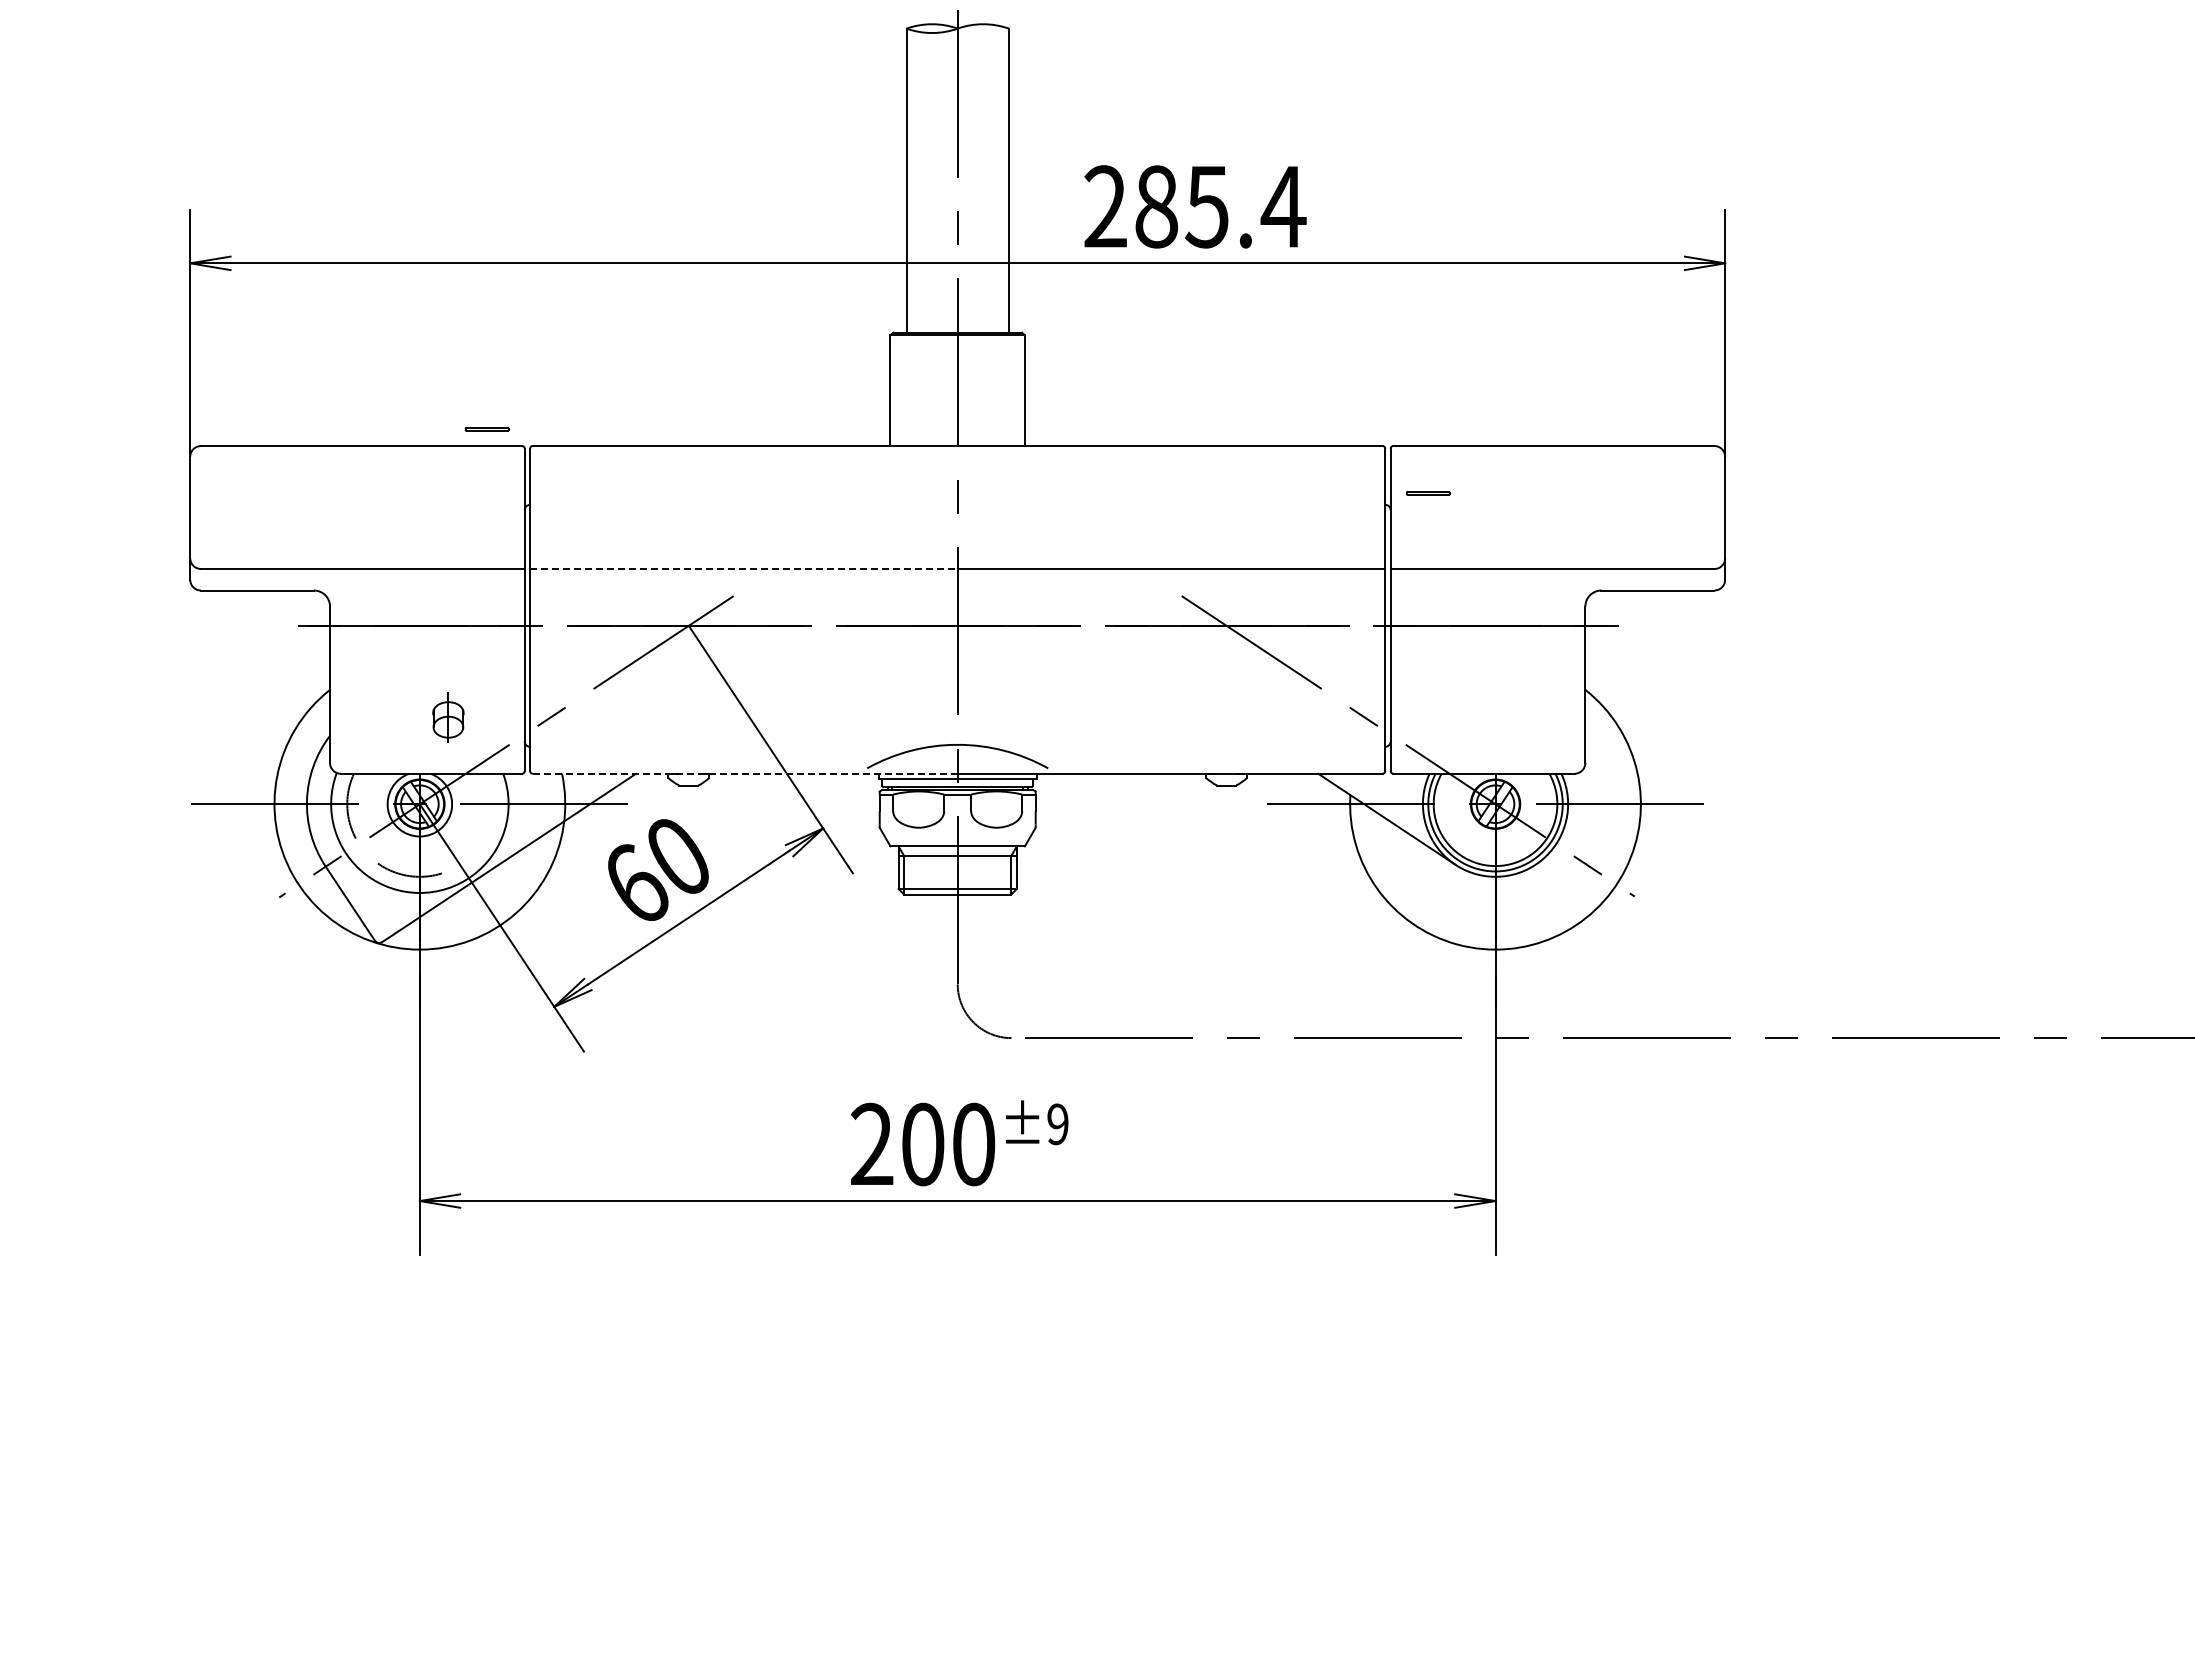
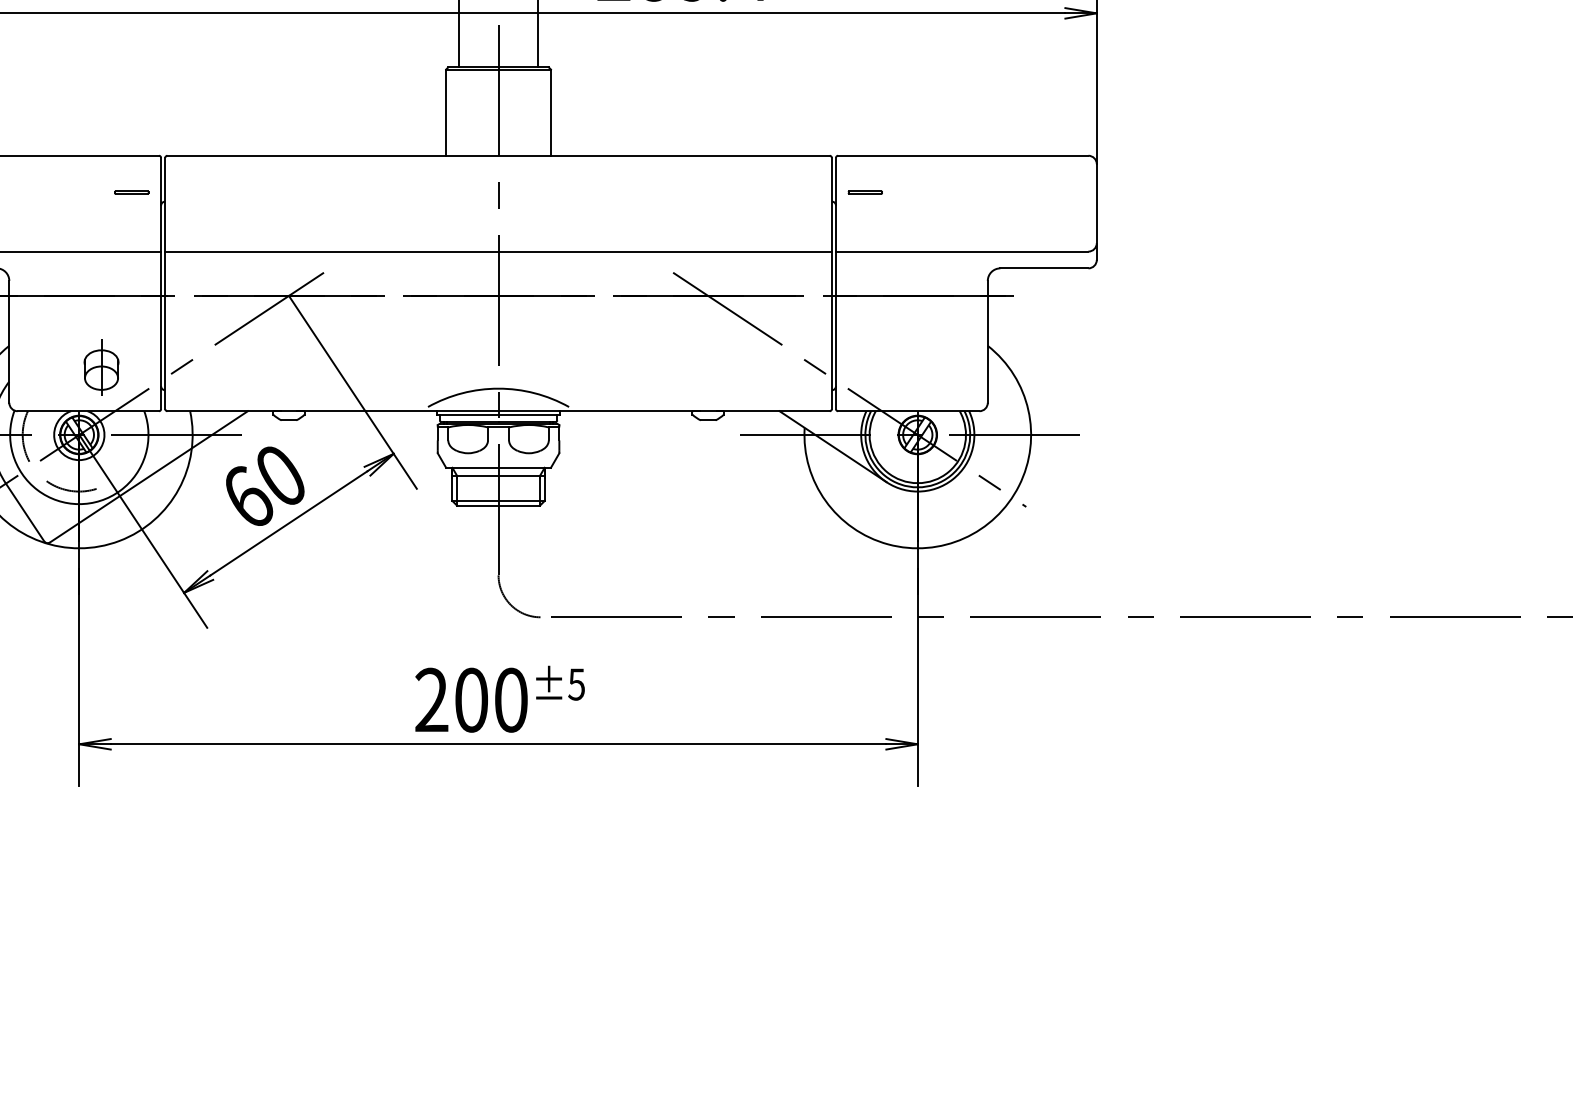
line: (486, 428) -> (131, 191), moved
line: (743, 569) -> (331, 252), dashed -> solid
part: (448, 717) -> (101, 367), size x1.43
line: (745, 773) -> (333, 411), dashed -> solid
text: (1057, 1124) -> (576, 684), ±9 -> ±5

